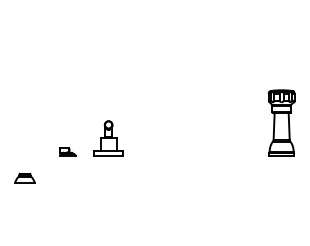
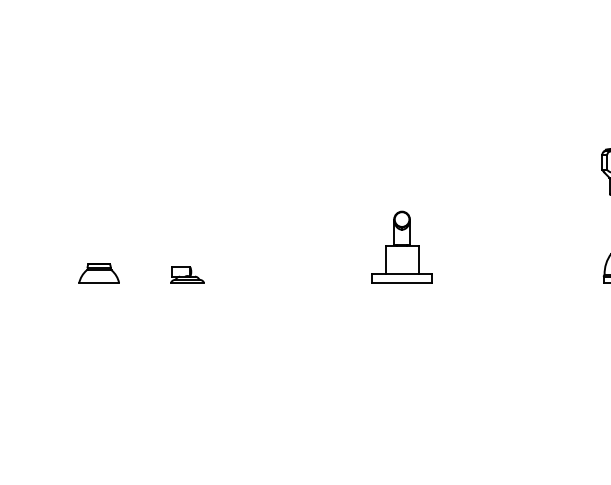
part: (108, 138) -> (401, 247), moved
part: (24, 177) -> (98, 272), moved

